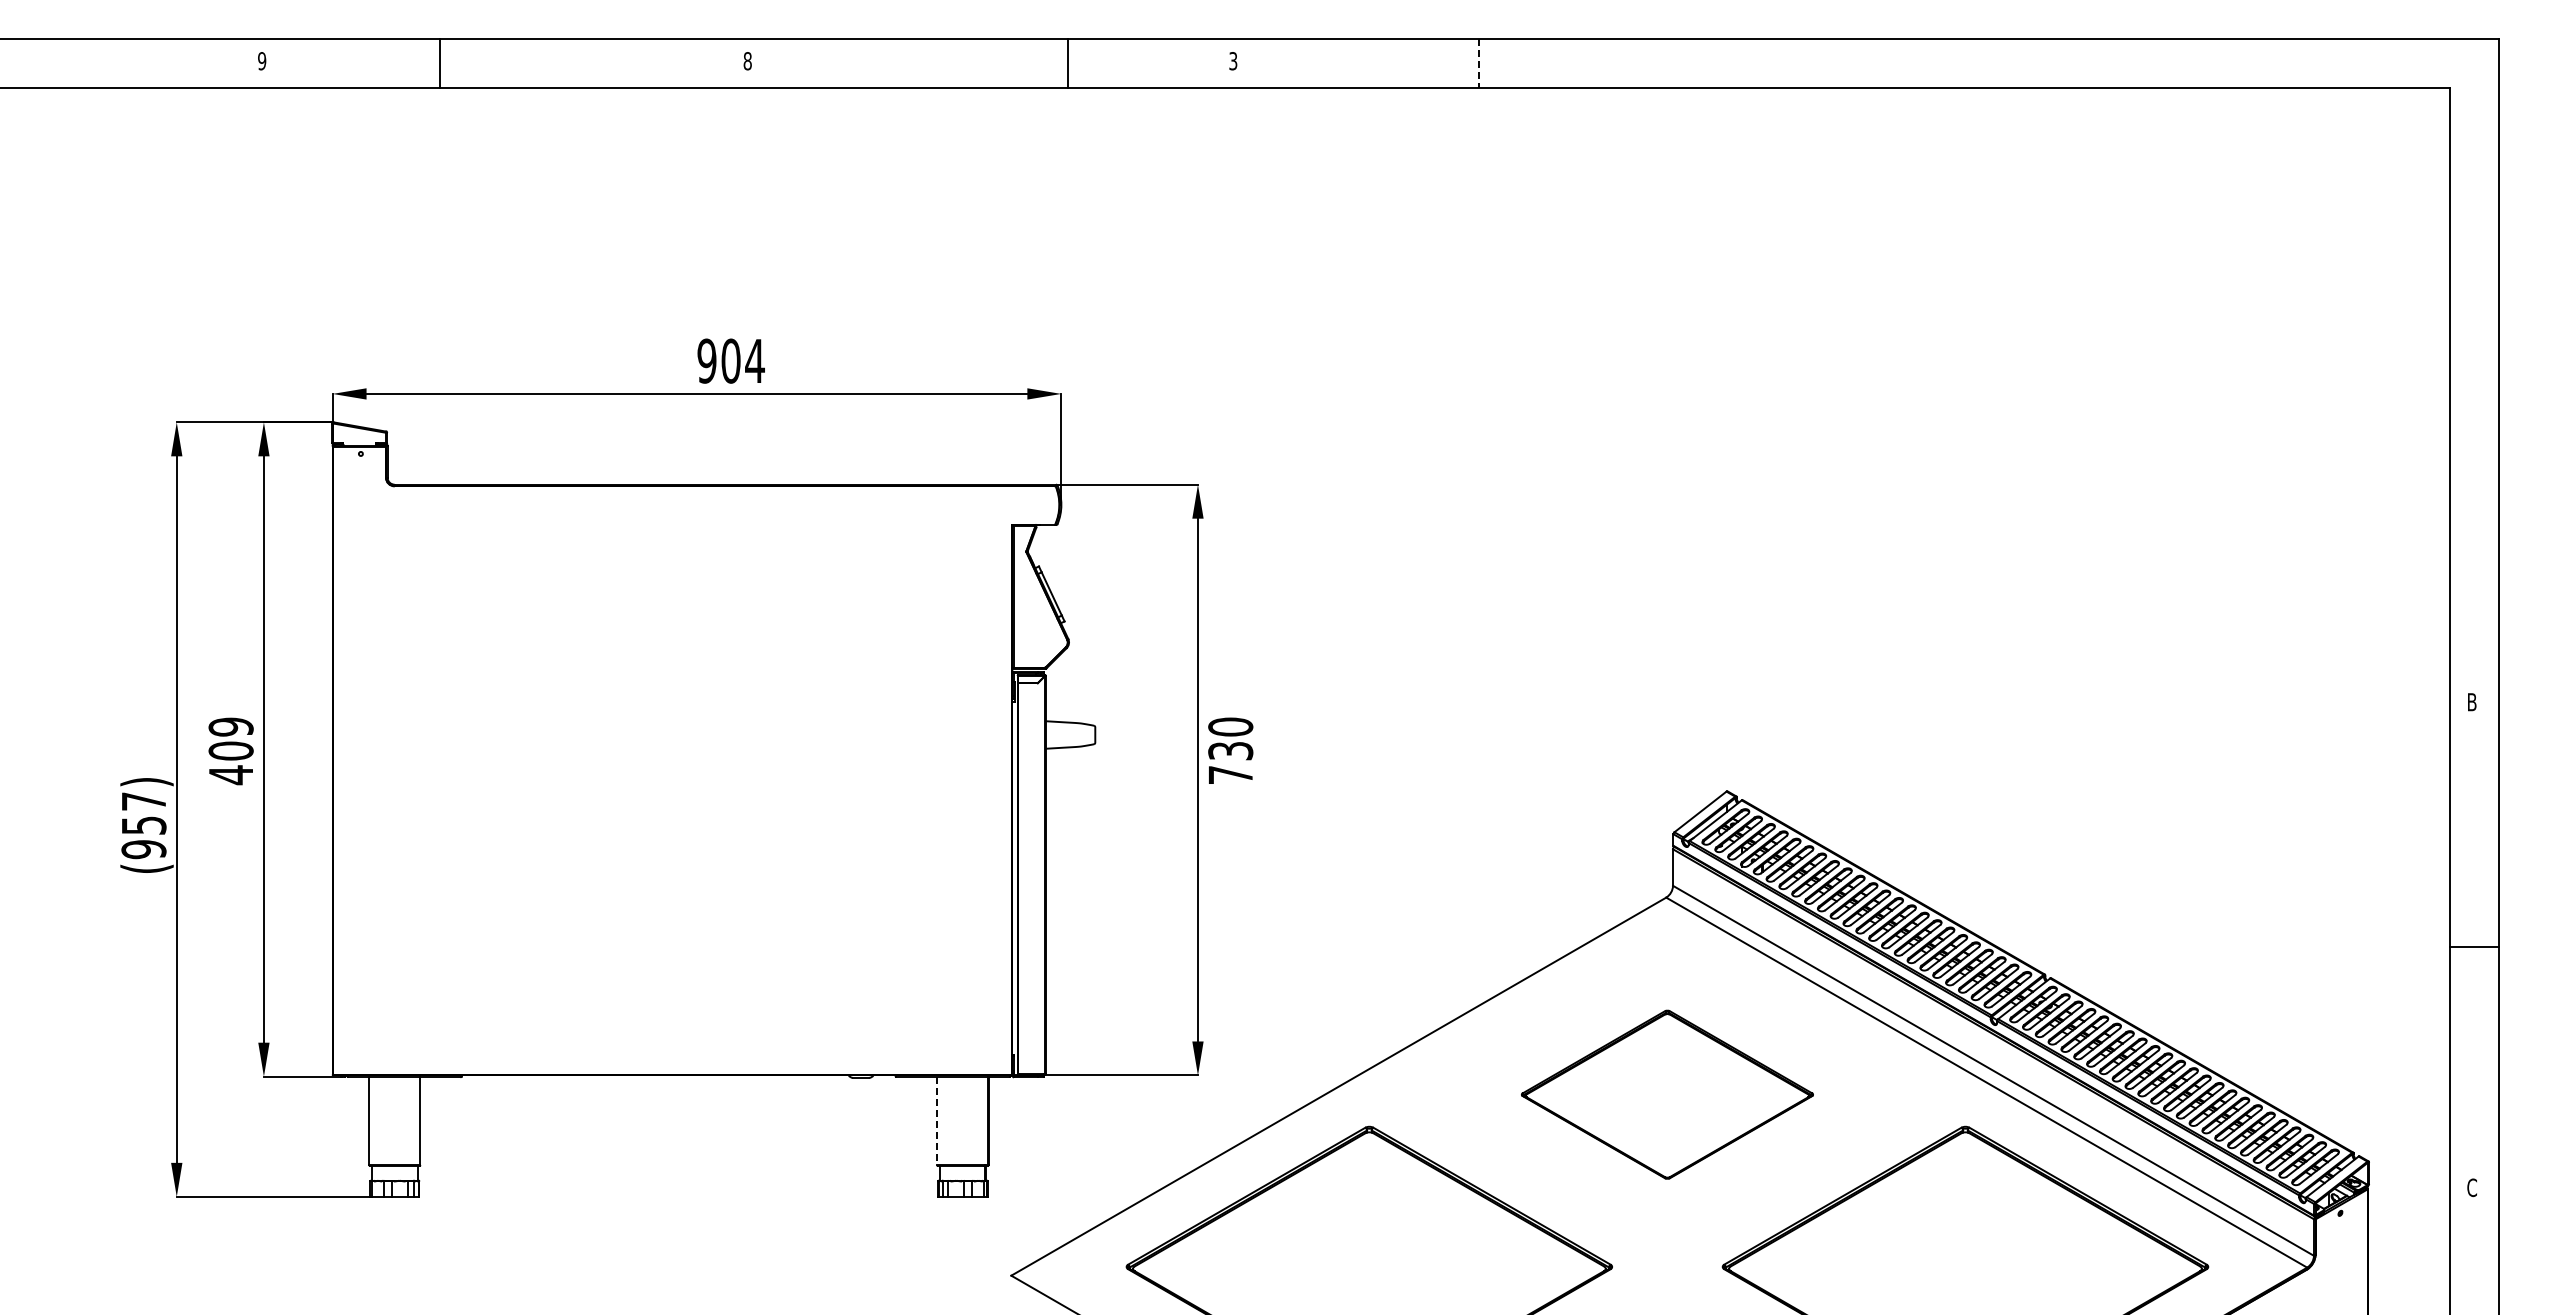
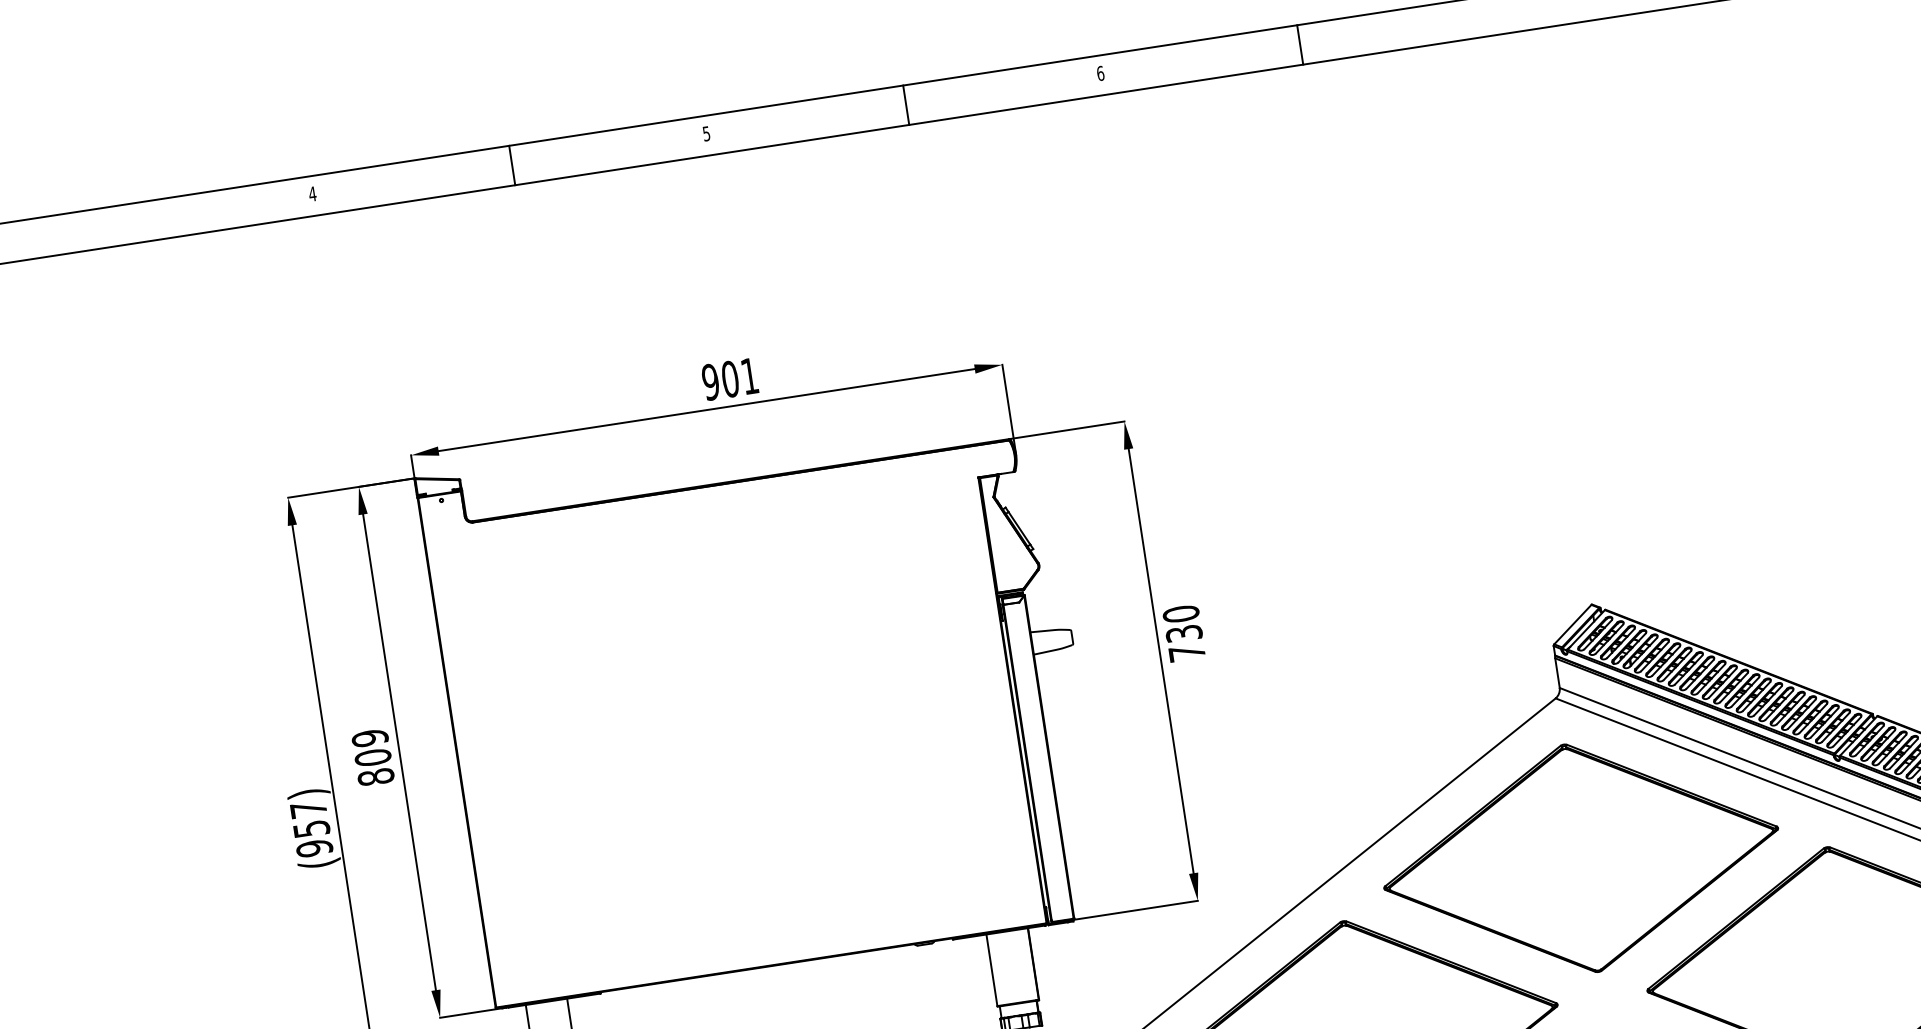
text: (261, 61) -> (312, 194), 9 -> 4
text: (747, 61) -> (706, 134), 8 -> 5
text: (1233, 61) -> (1100, 73), 3 -> 6
line: (439, 63) -> (511, 165), moved
line: (1068, 63) -> (906, 105), moved
line: (1478, 64) -> (1299, 45), dashed -> solid
text: (754, 360) -> (749, 375), 904 -> 901
text: (230, 775) -> (375, 777), 409 -> 809
part: (1667, 1094) -> (1581, 857), size x1.67
line: (937, 1121) -> (992, 970), dashed -> solid

